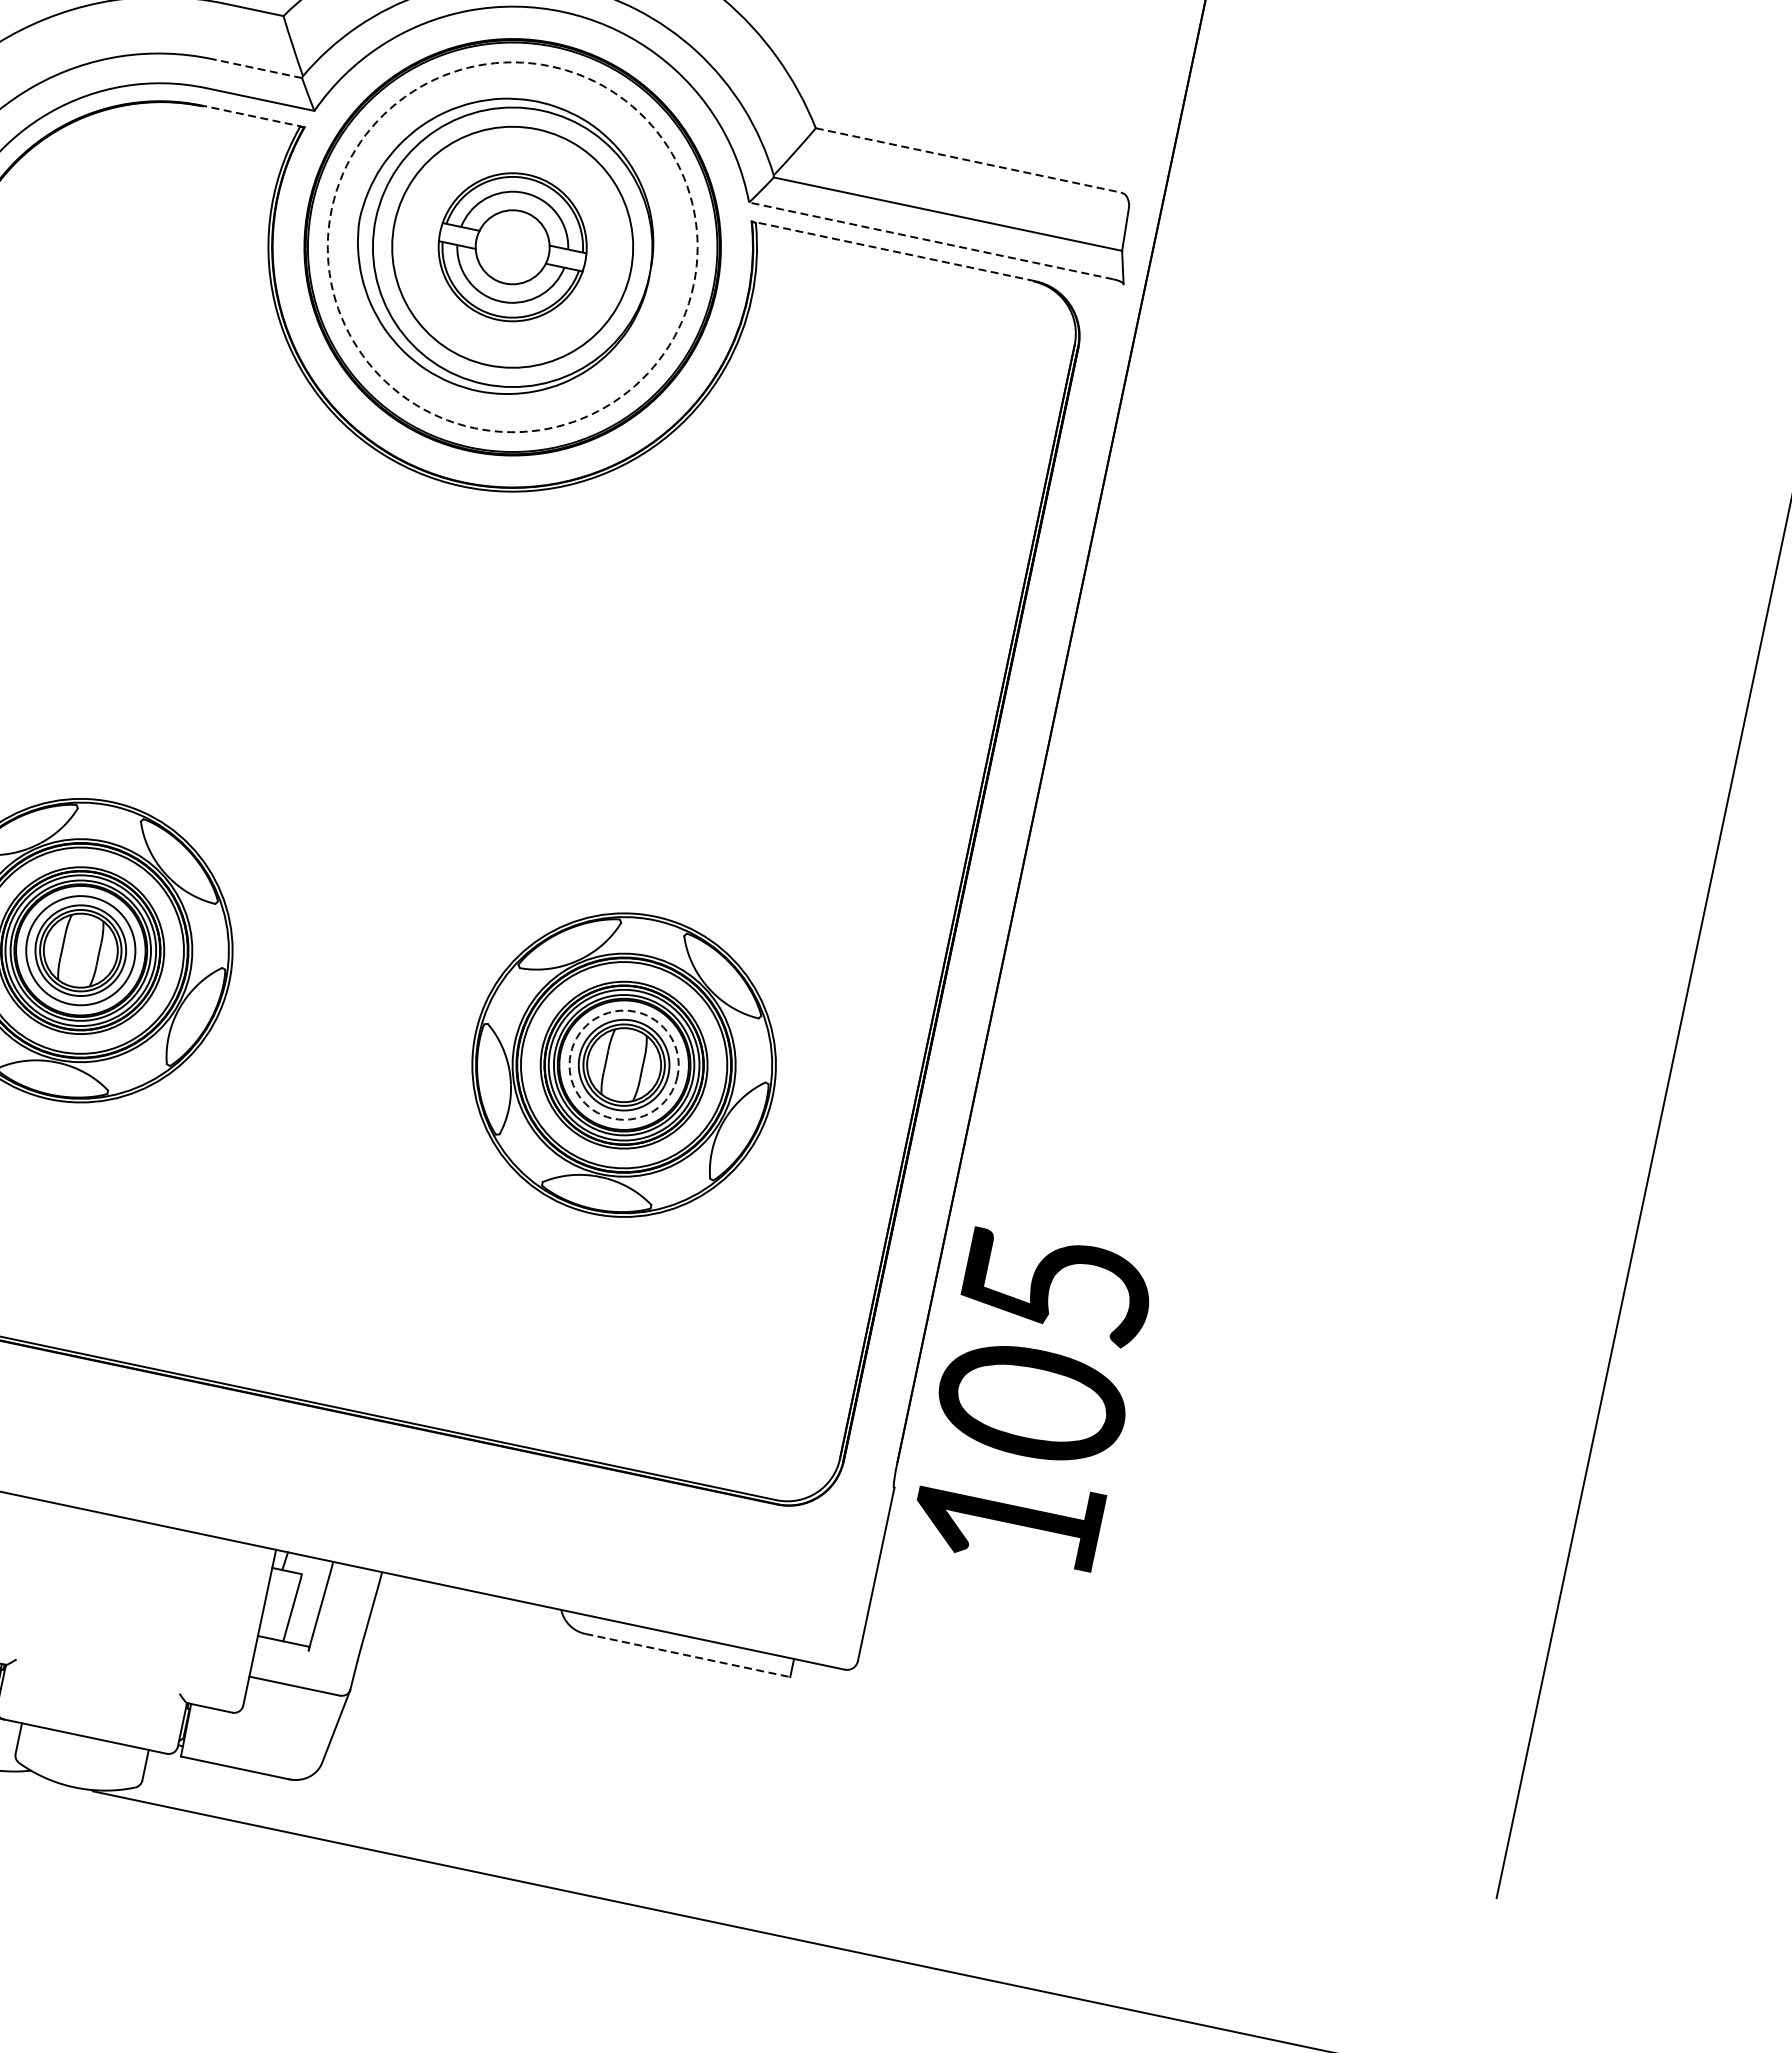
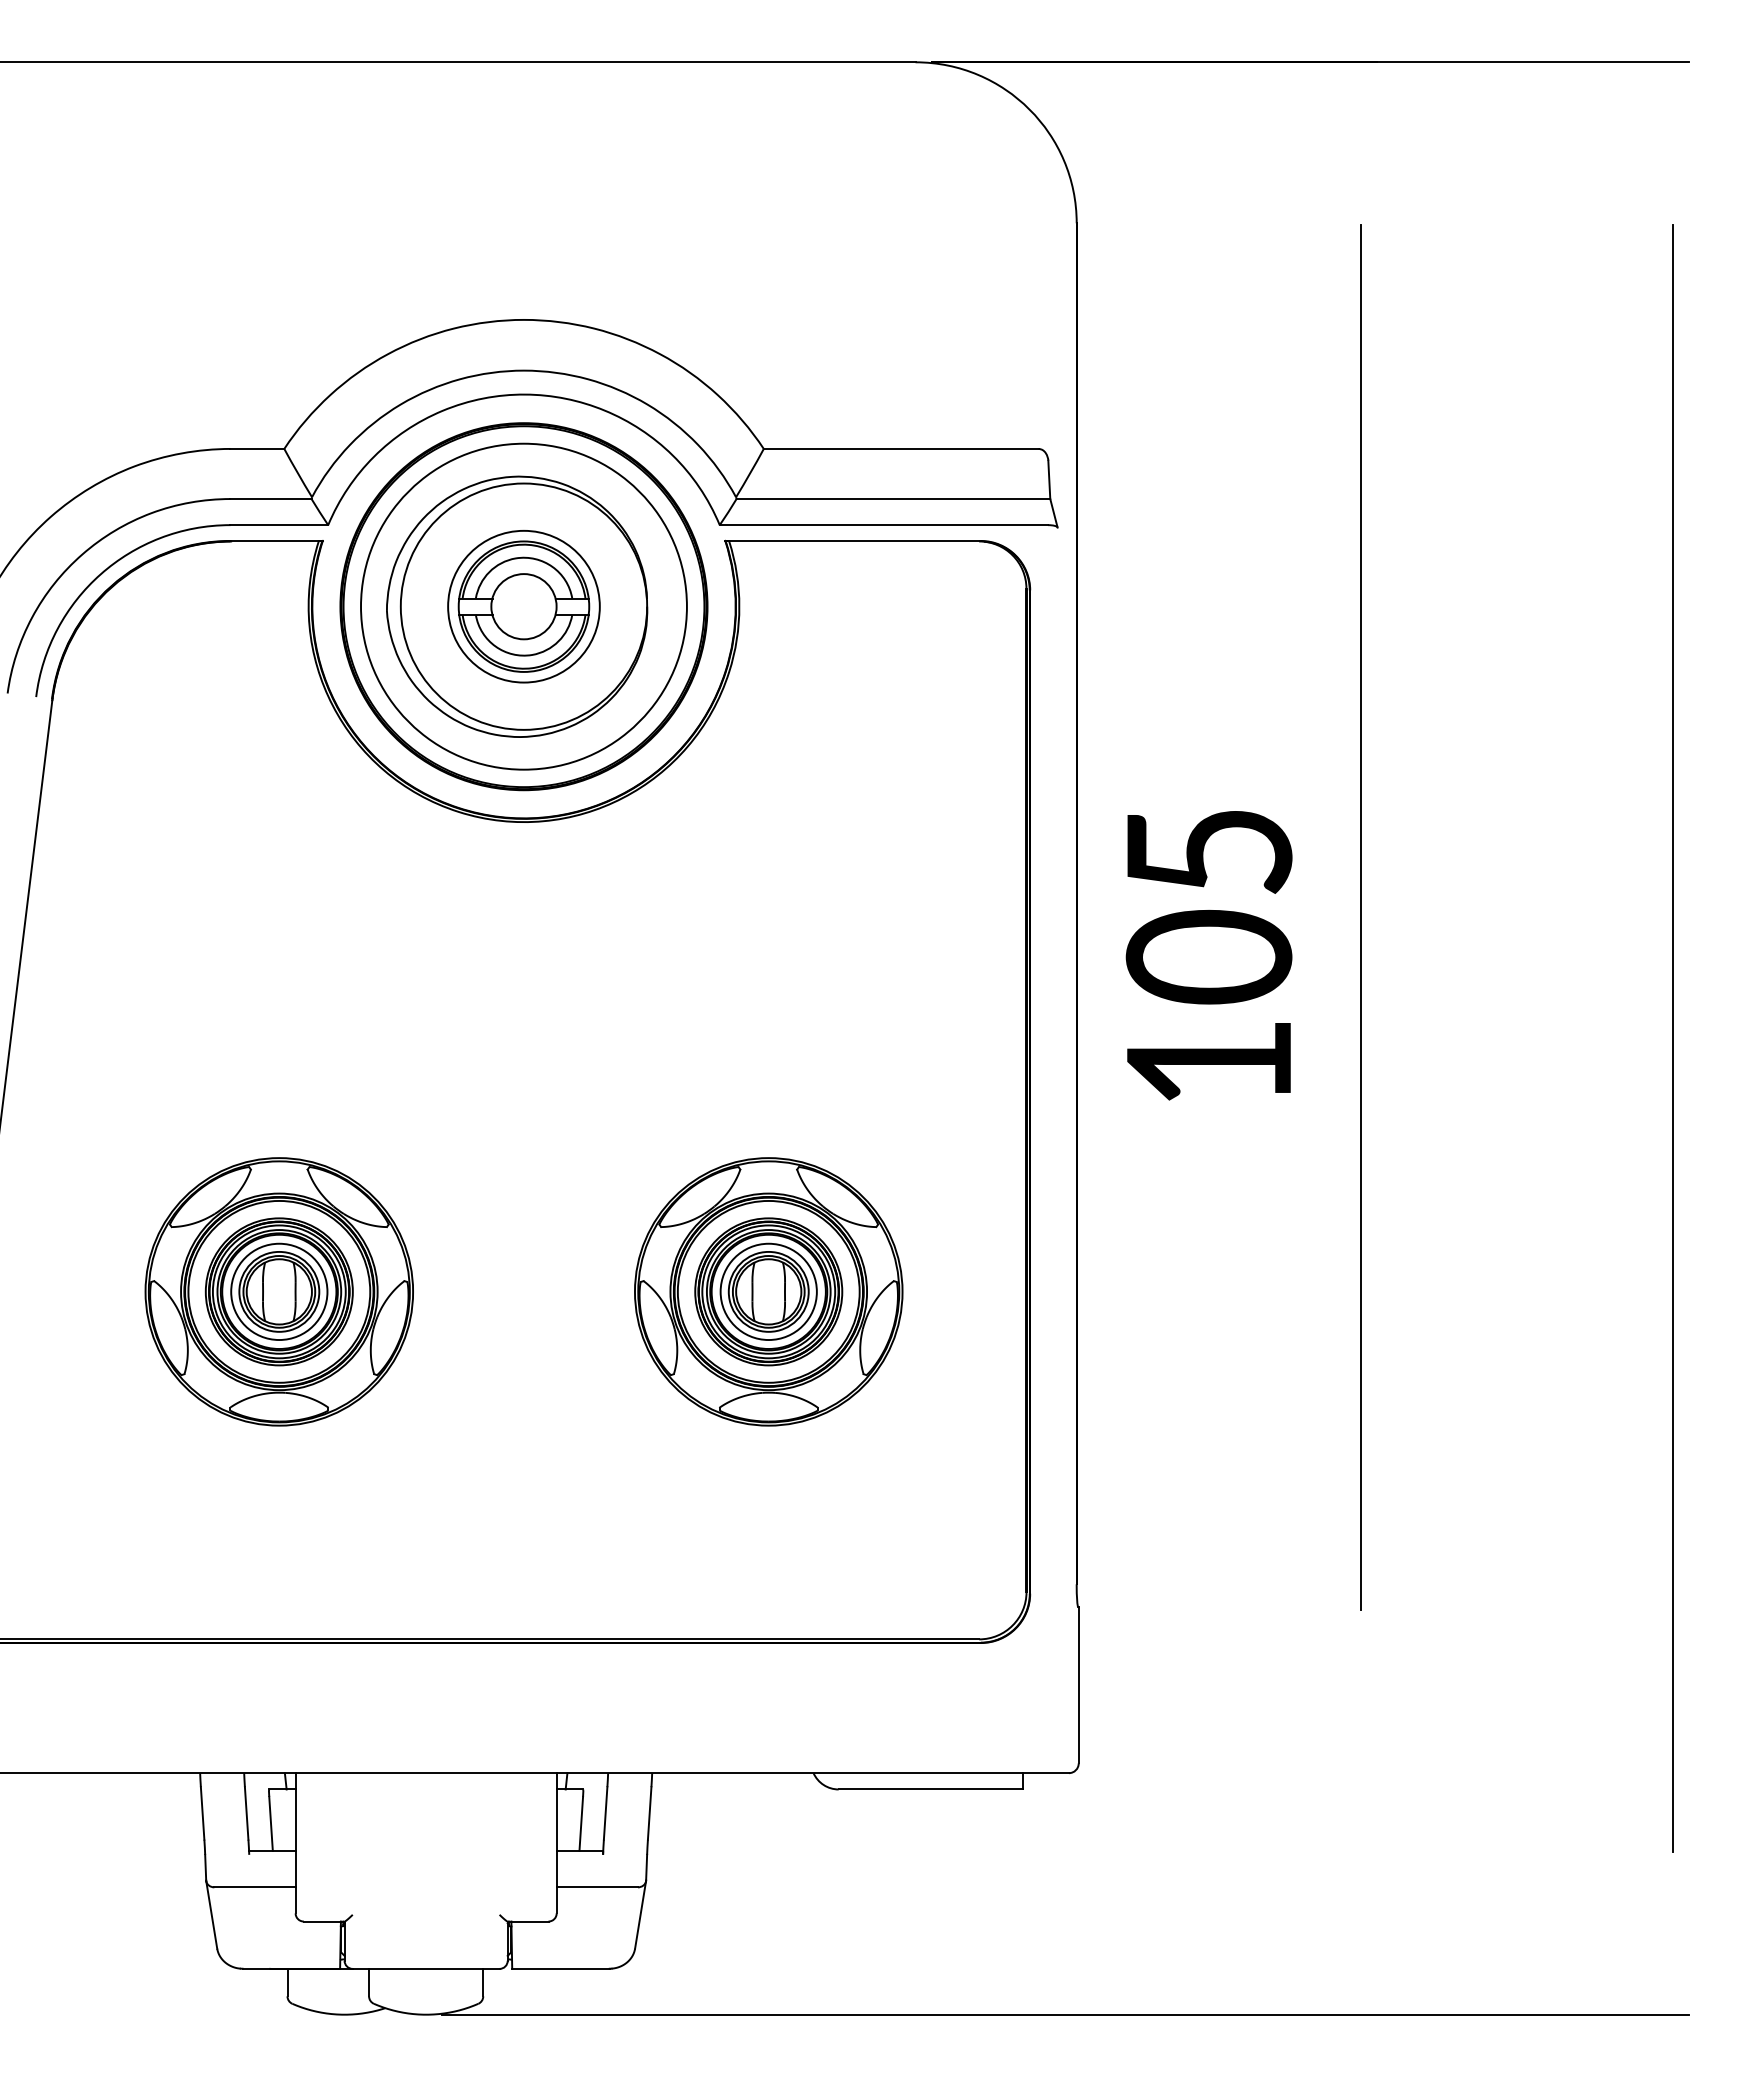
line: (257, 69) -> (271, 499), dashed -> solid
line: (253, 115) -> (276, 540), dashed -> solid
line: (968, 159) -> (901, 448), dashed -> solid
line: (930, 241) -> (883, 525), dashed -> solid
circle: (512, 246) -> (523, 606), dashed -> solid
circle: (512, 246) -> (523, 606), size x0.71
line: (893, 250) -> (853, 540), dashed -> solid
line: (1368, 787) -> (1360, 917), added
circle: (623, 1064) -> (768, 1291), dashed -> solid
text: (1031, 1401) -> (1208, 955), moved
line: (688, 1655) -> (931, 1789), dashed -> solid

